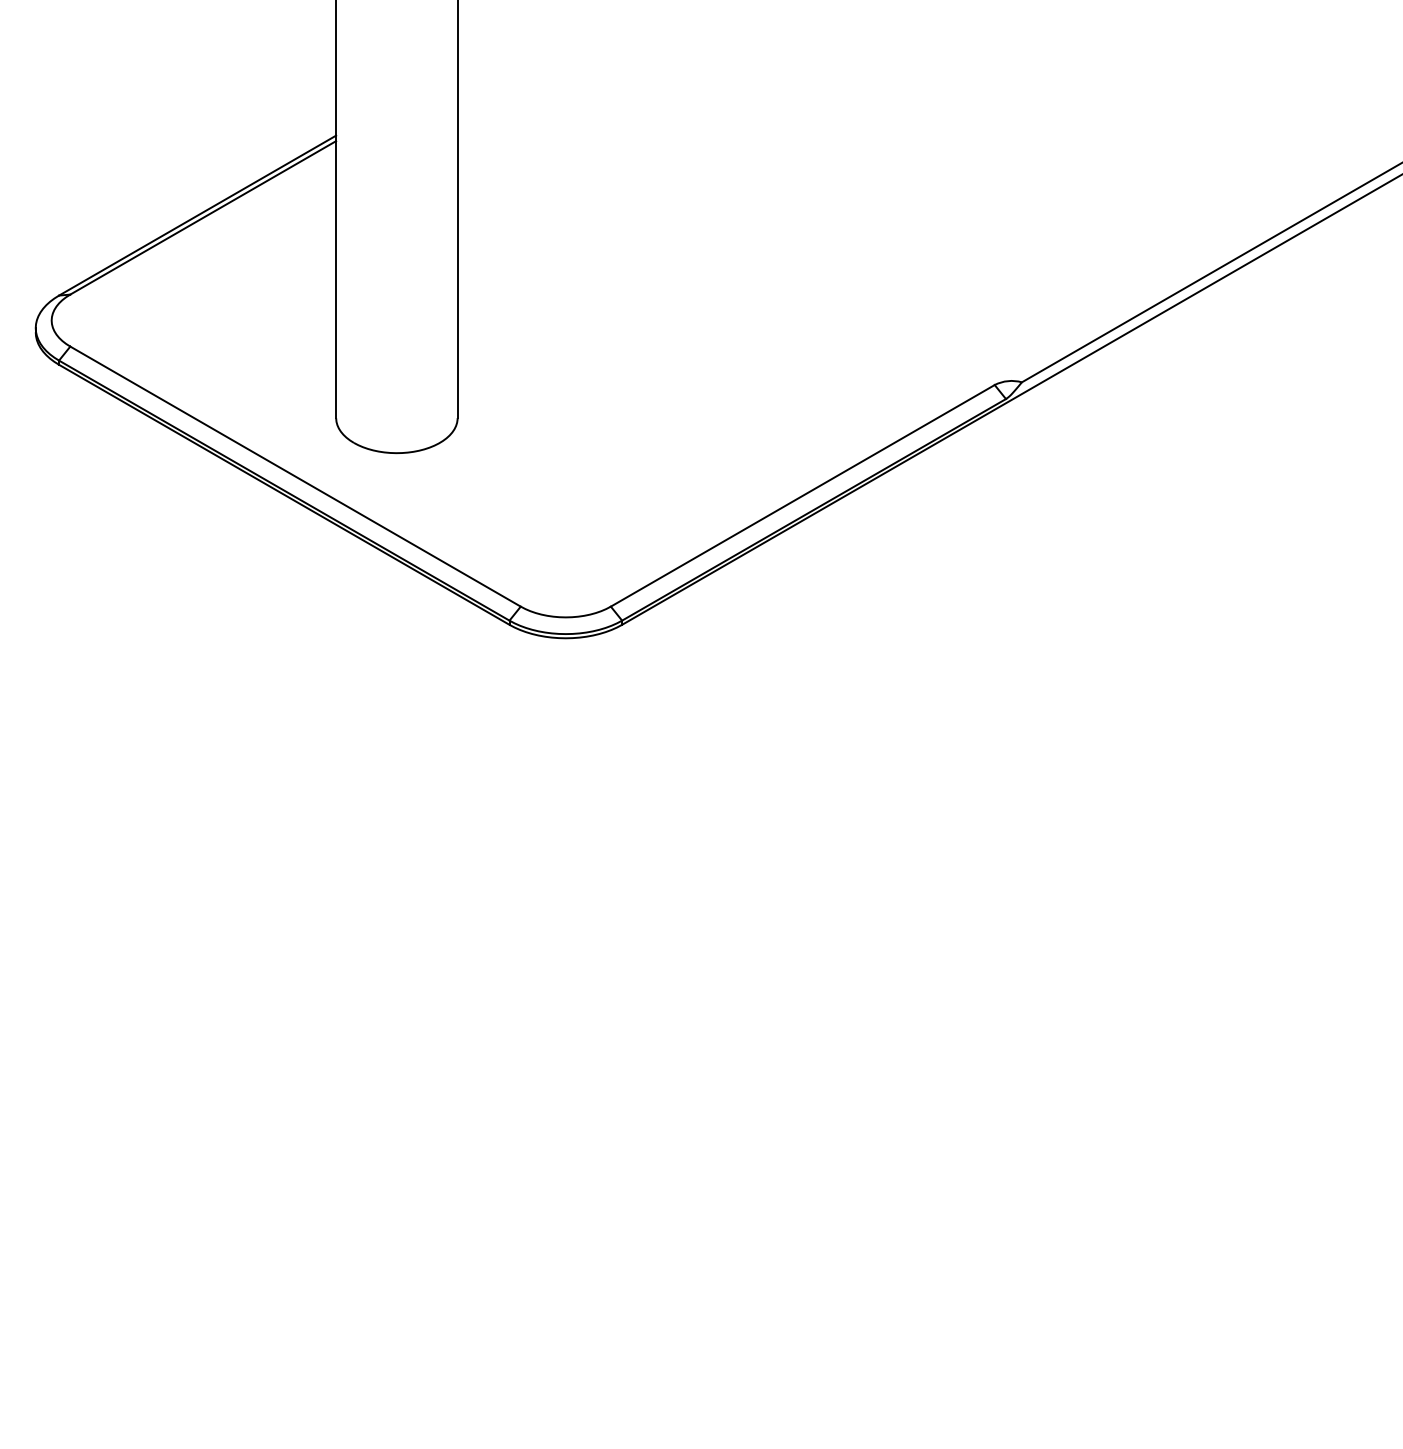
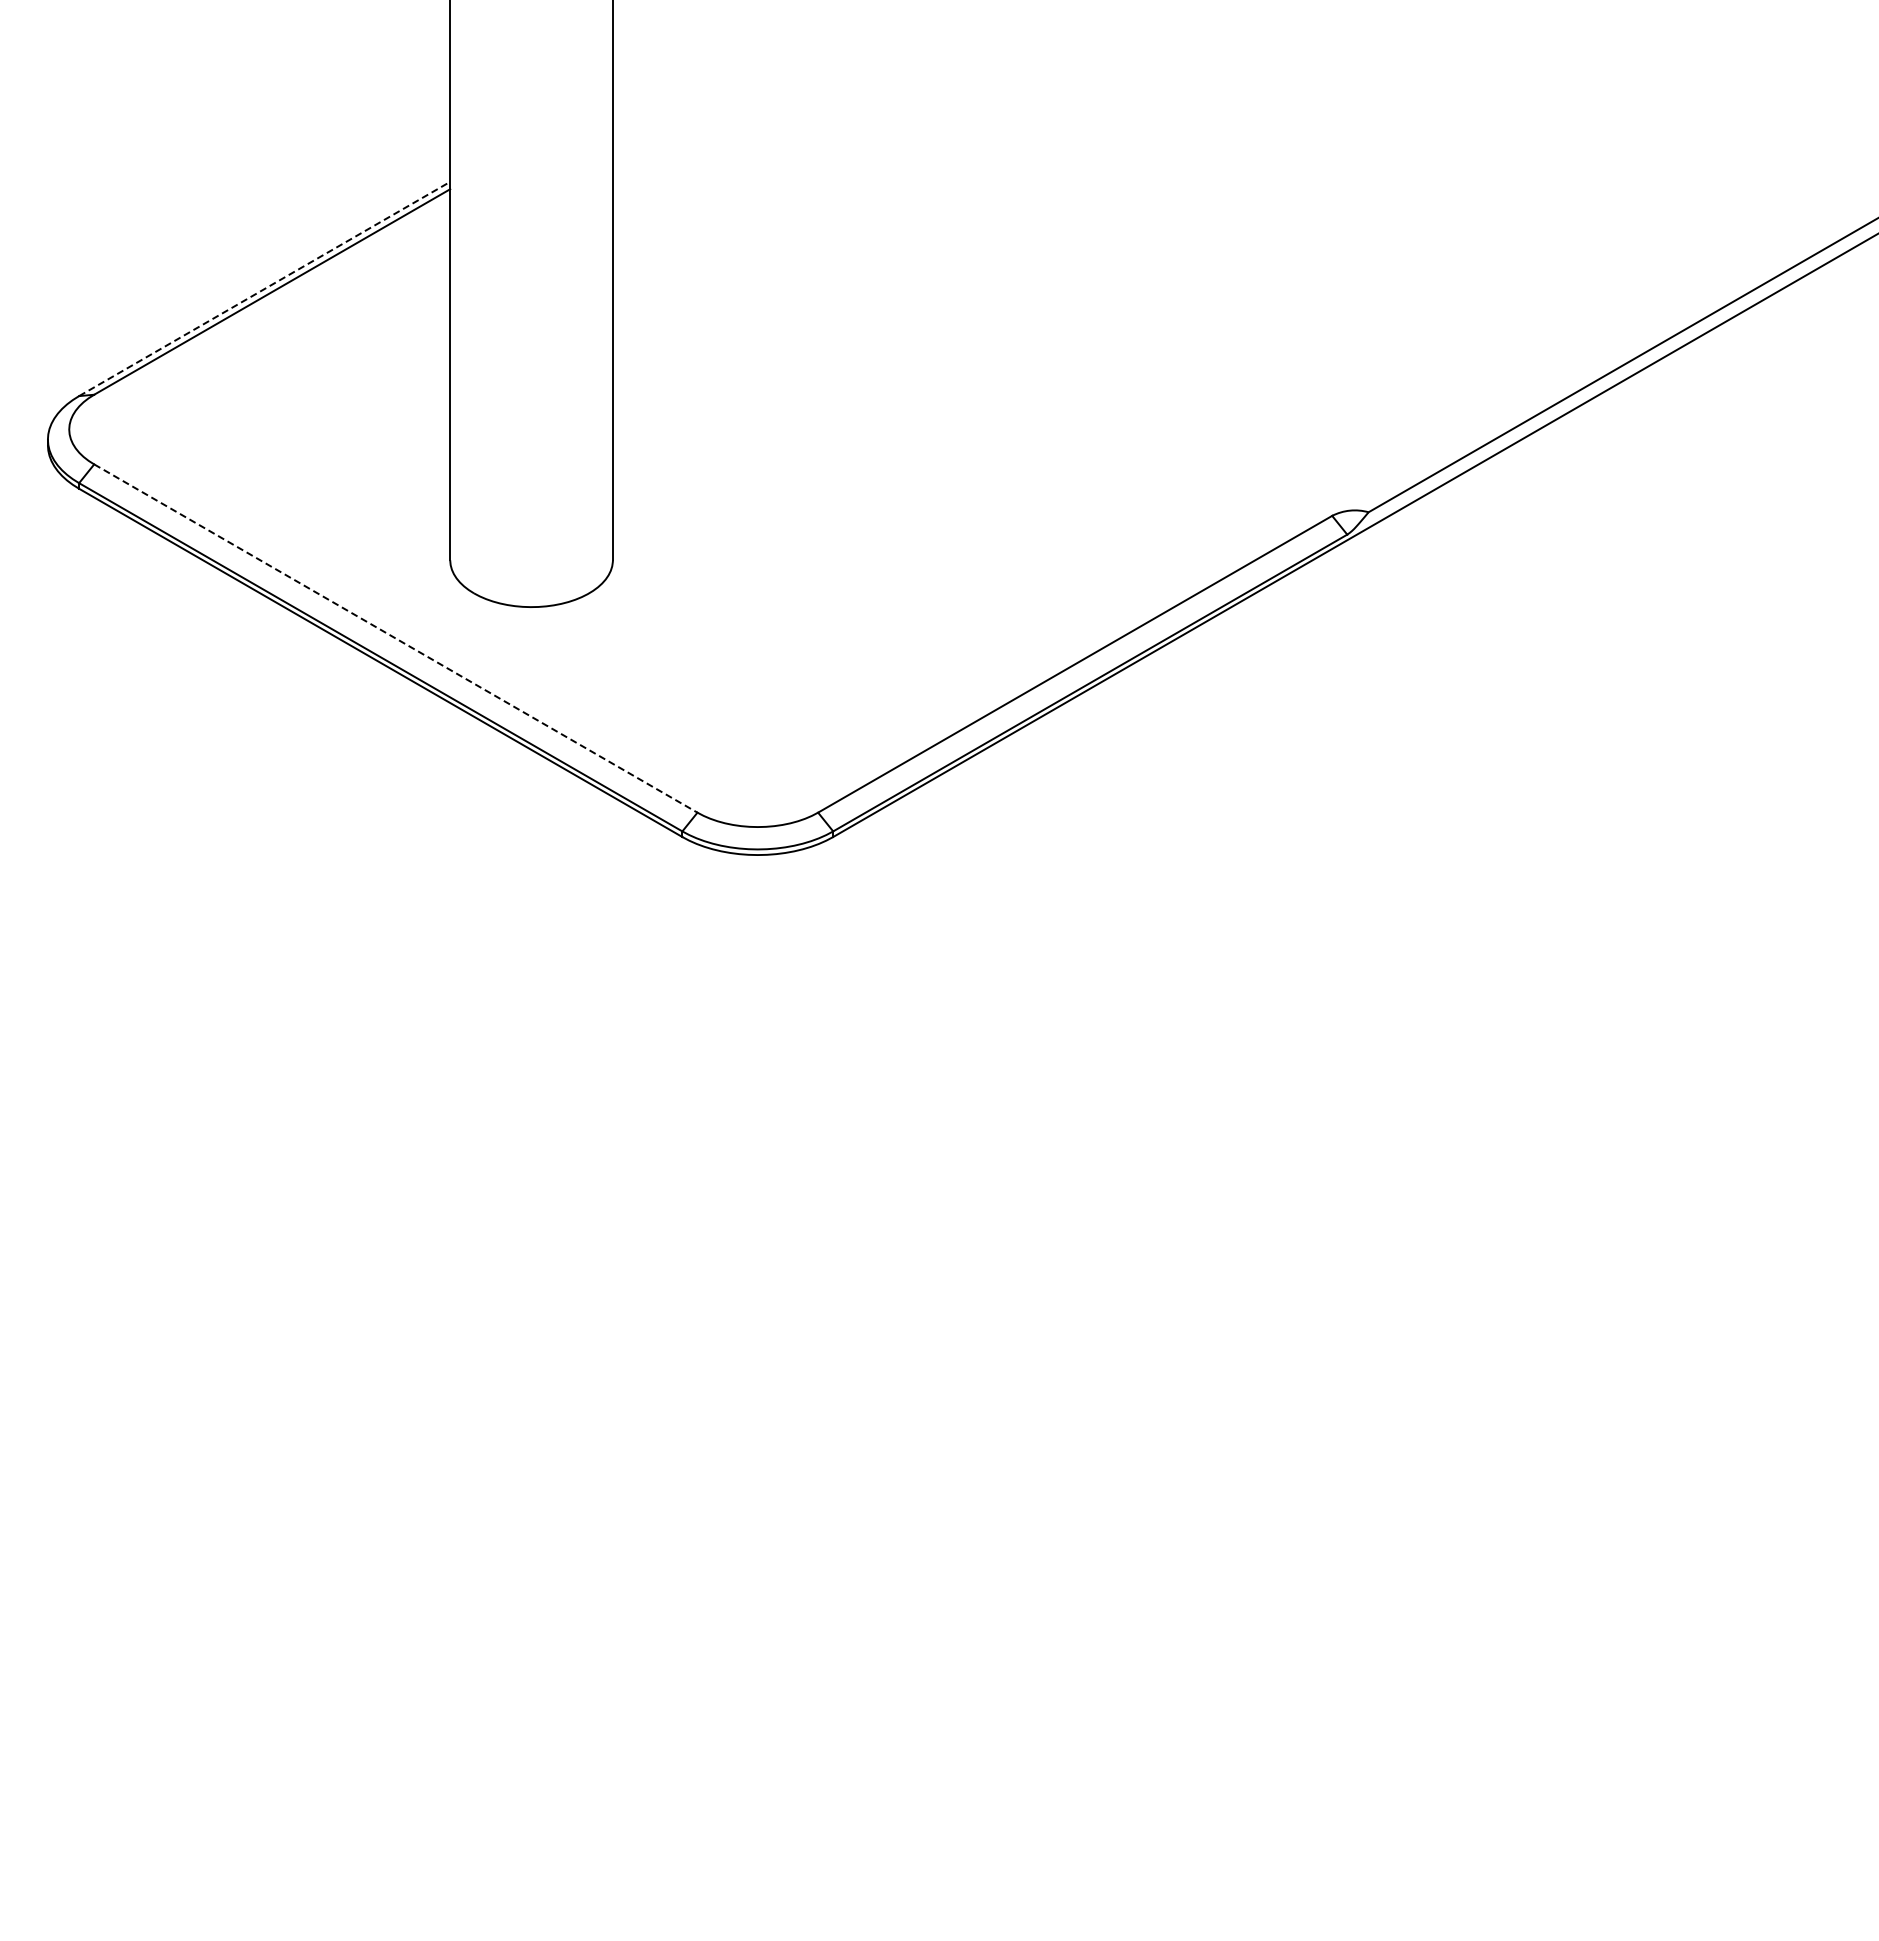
line: (198, 215) -> (265, 288), solid -> dashed
line: (296, 476) -> (396, 638), solid -> dashed

